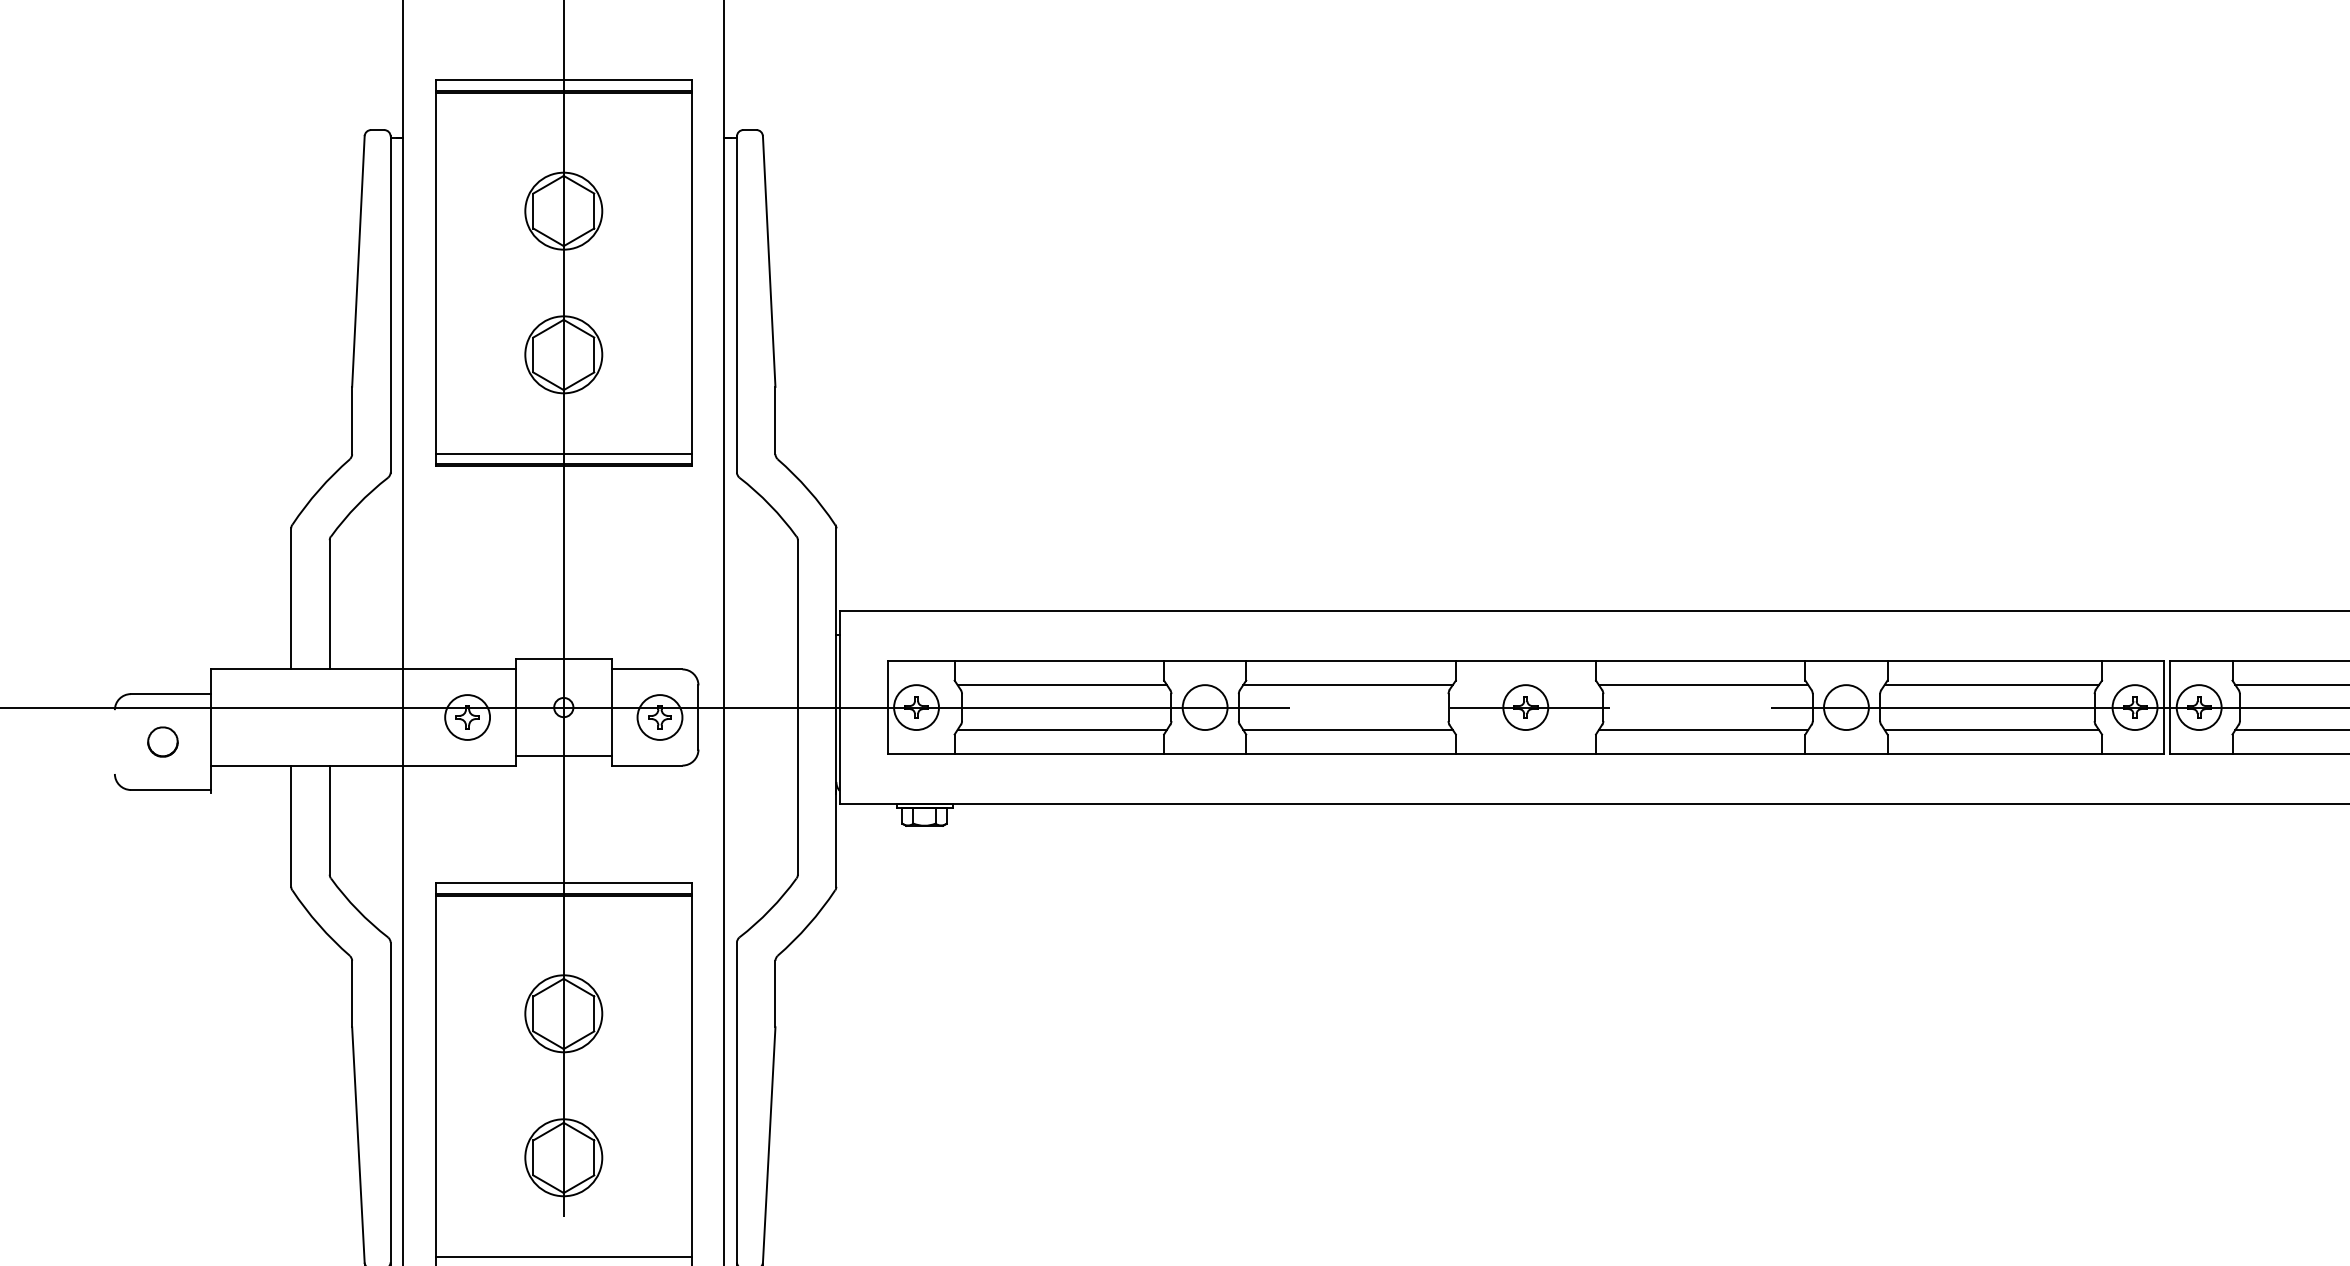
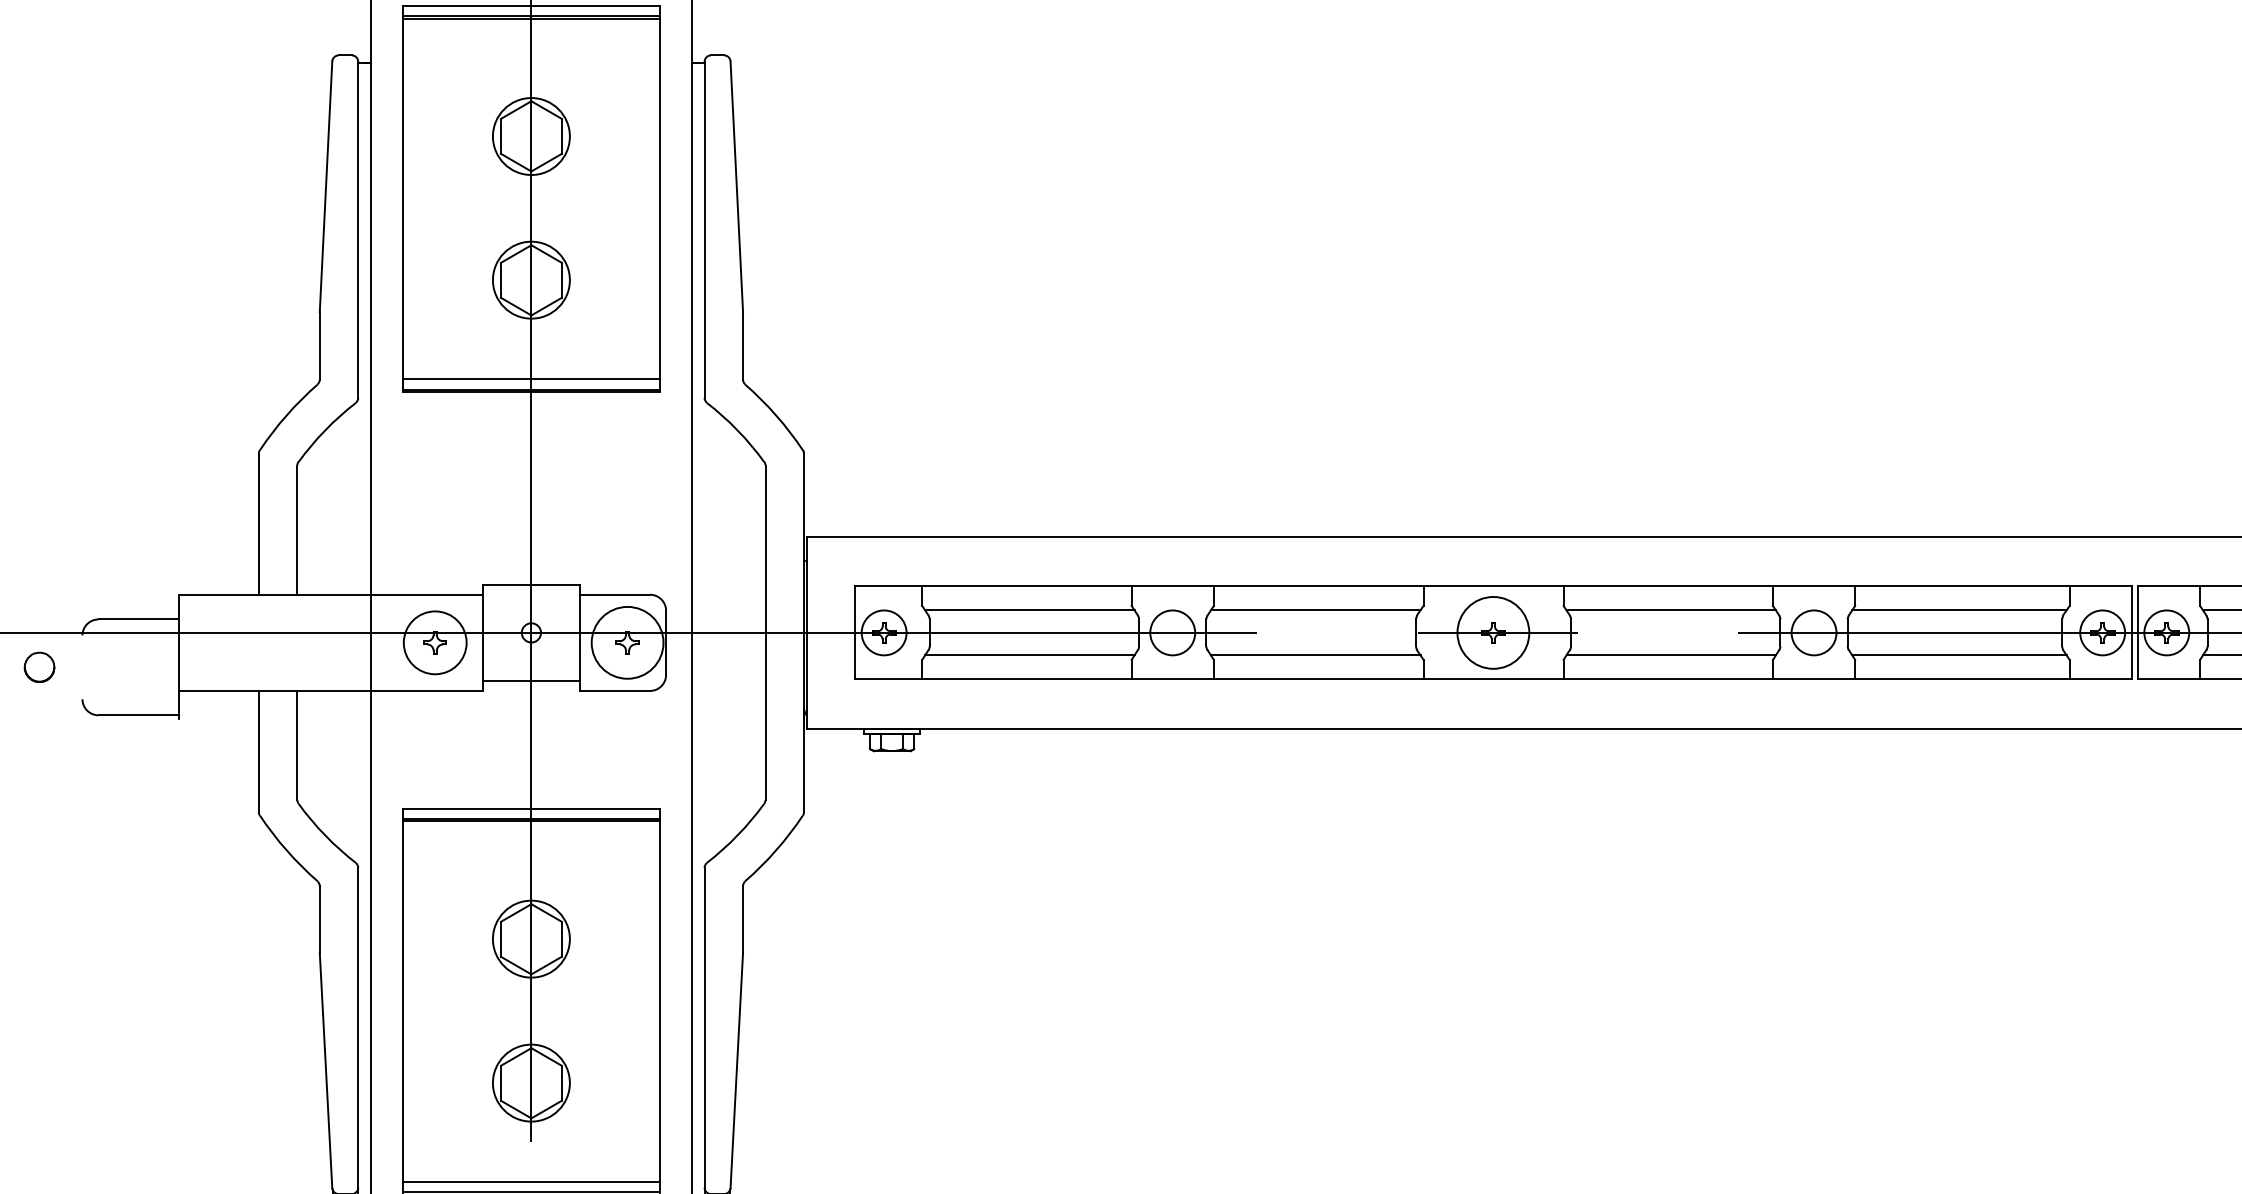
circle: (1525, 707) -> (1493, 632), size x1.6
circle: (467, 717) -> (435, 642), size x1.4
circle: (659, 717) -> (627, 642), size x1.6
part: (162, 741) -> (39, 666), moved

